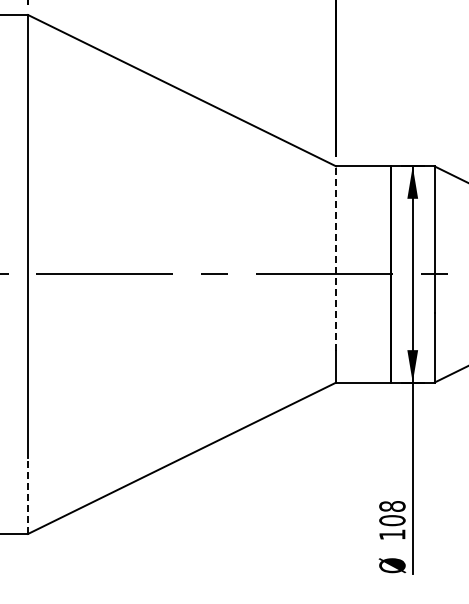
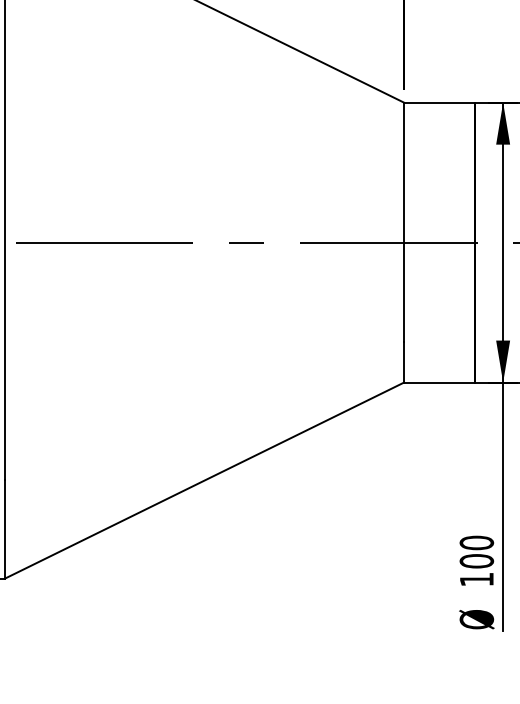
line: (336, 258) -> (404, 221), dashed -> solid
line: (28, 495) -> (5, 528), dashed -> solid
text: (392, 506) -> (476, 542), 108 -> 100

